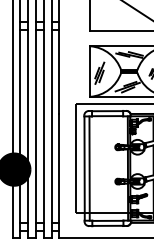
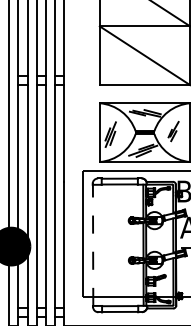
line: (89, 167) -> (98, 244), removed
line: (84, 168) -> (93, 245), solid -> dashed

